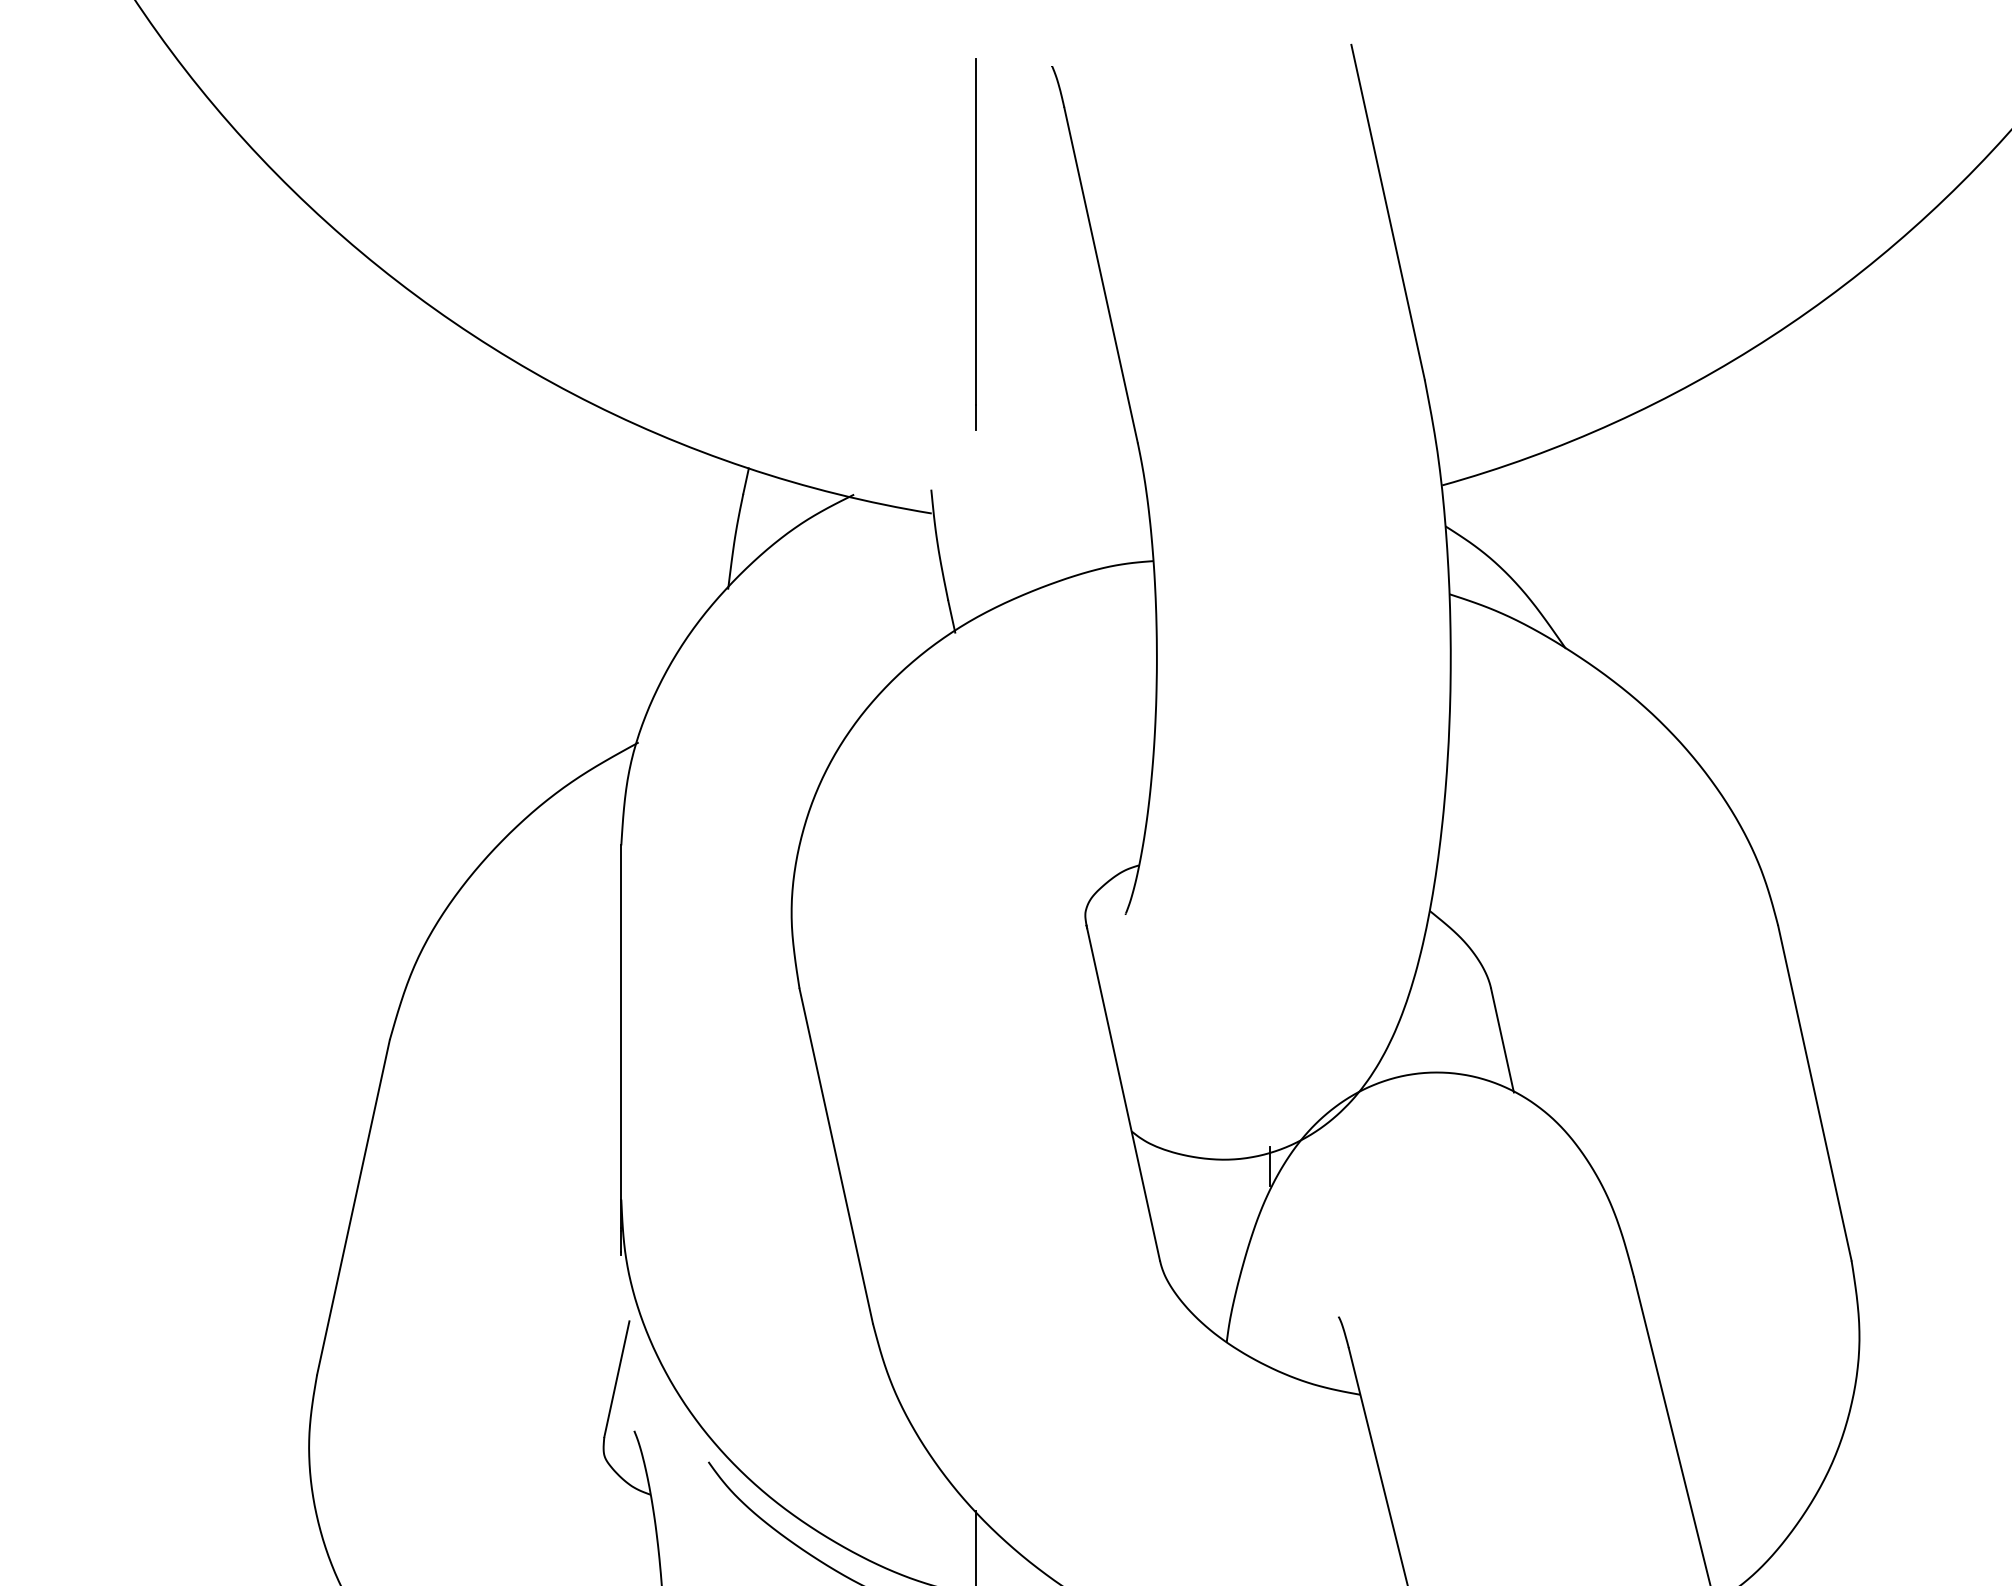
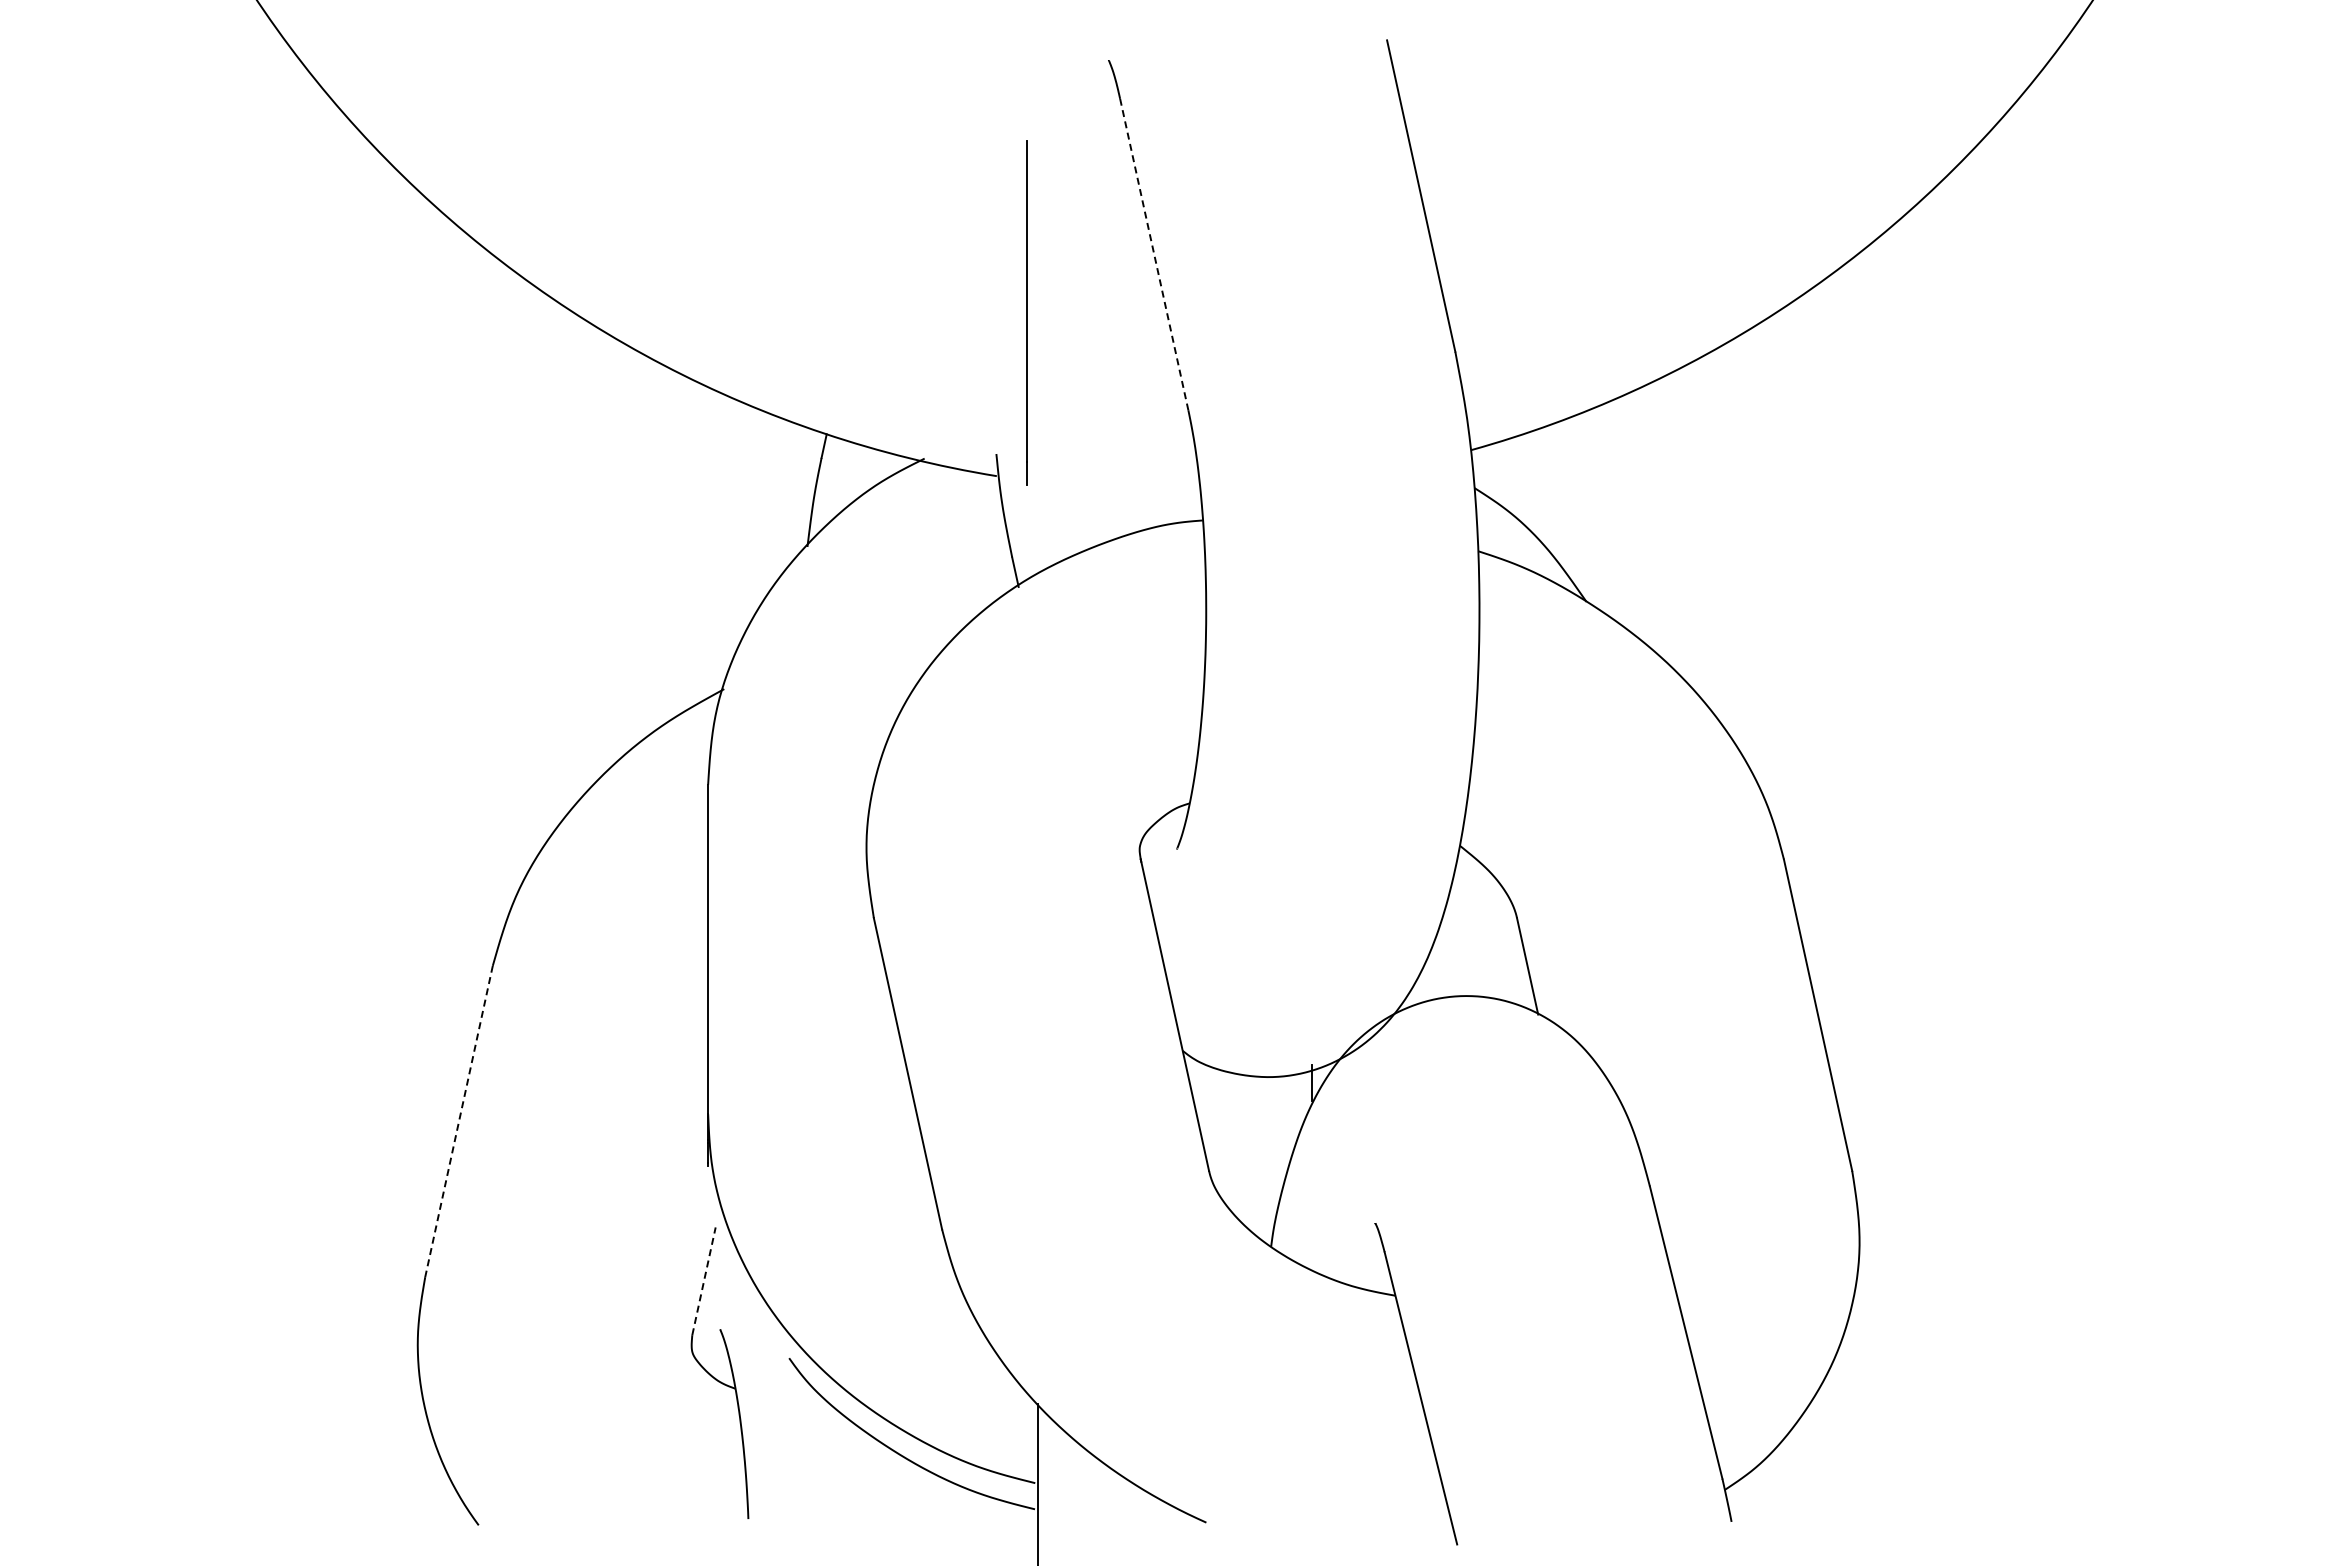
line: (975, 243) -> (1026, 312), moved
line: (1101, 276) -> (1154, 255), solid -> dashed
line: (352, 1207) -> (458, 1121), solid -> dashed
line: (617, 1378) -> (704, 1280), solid -> dashed

